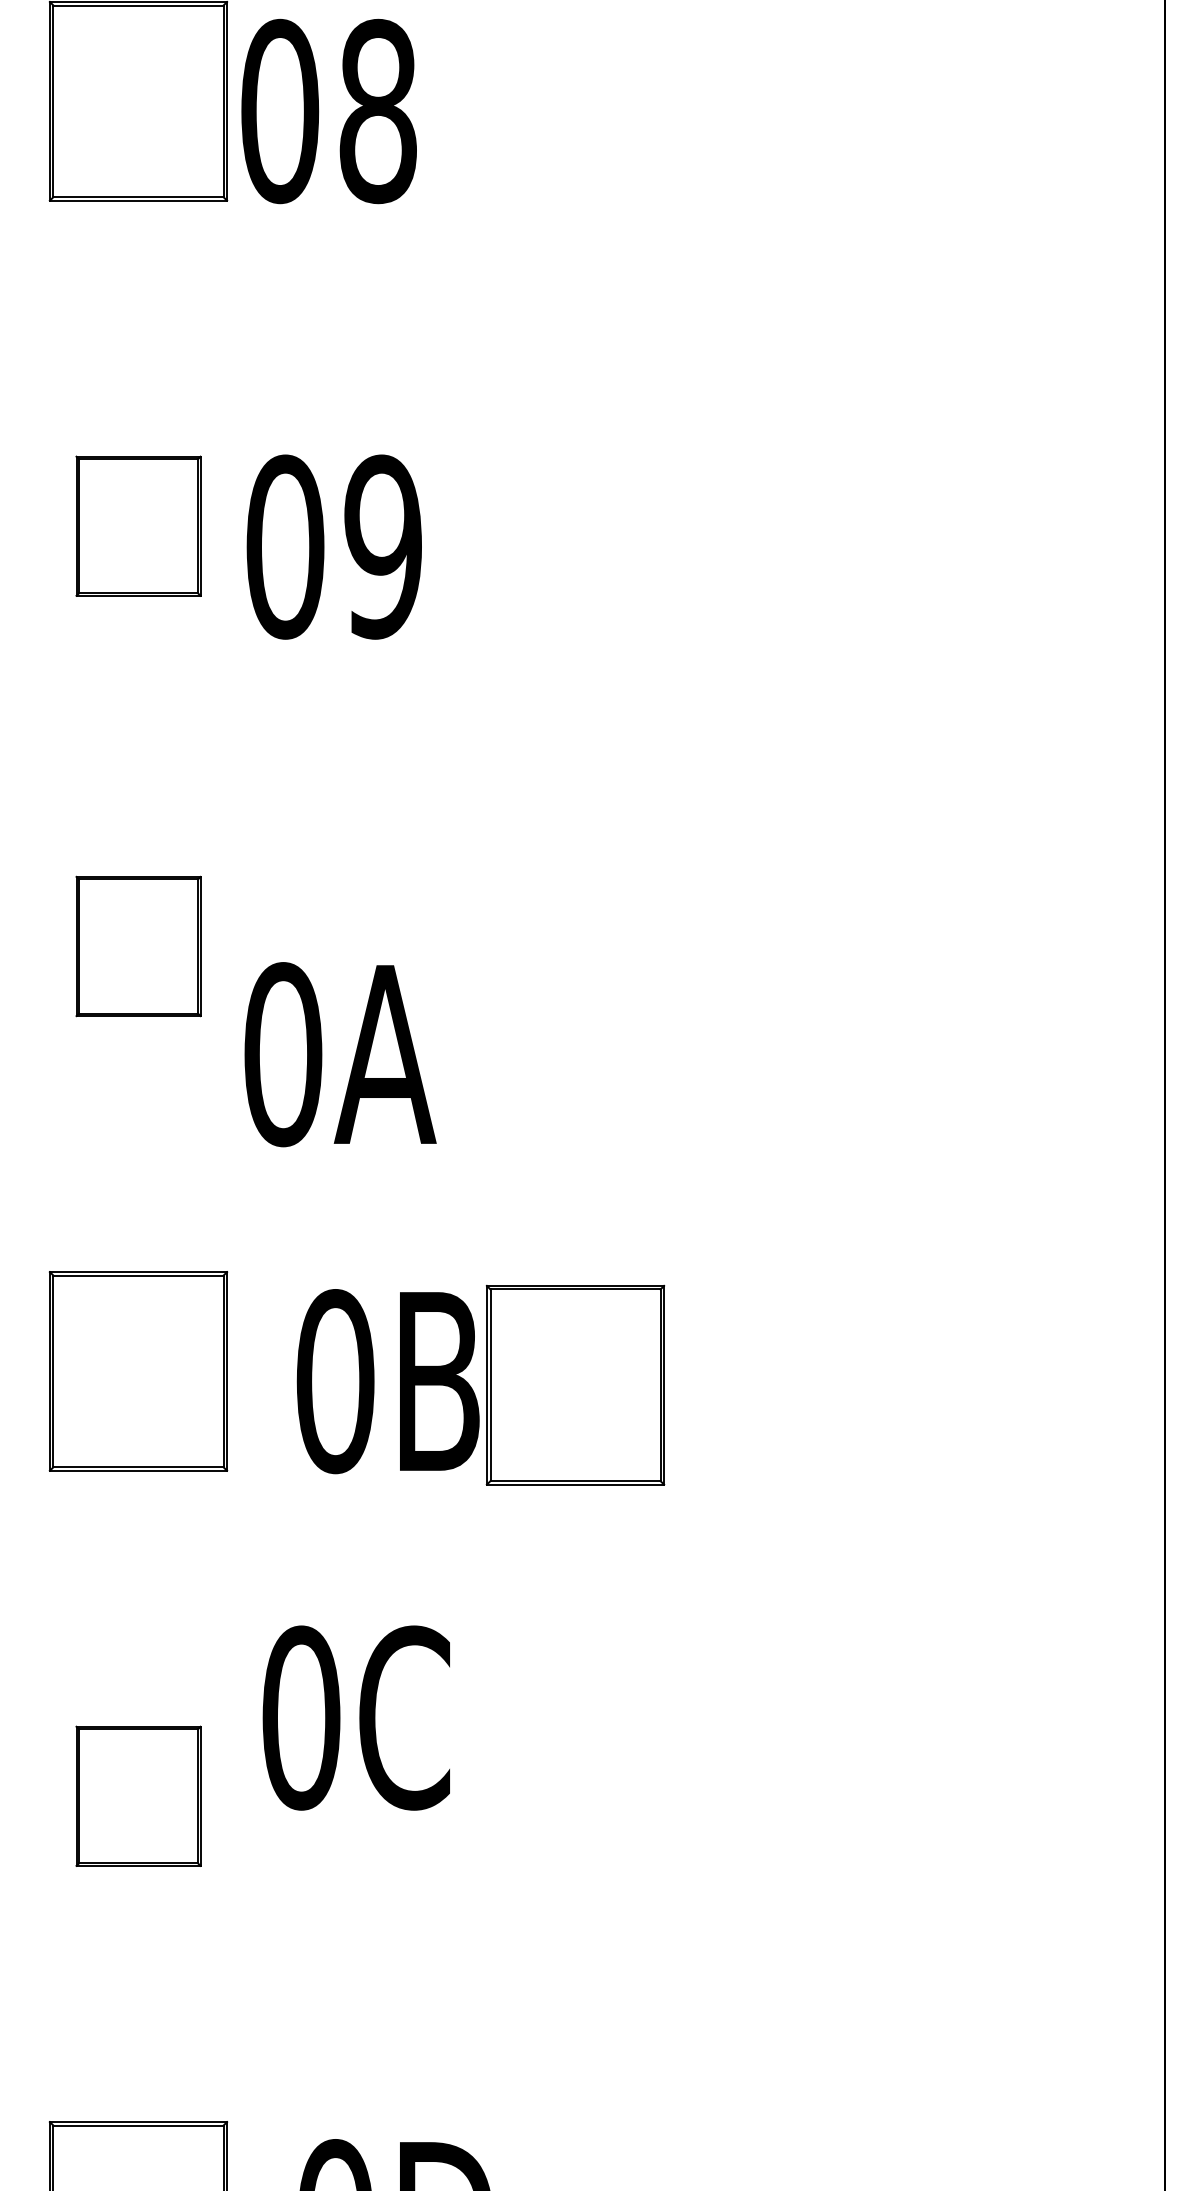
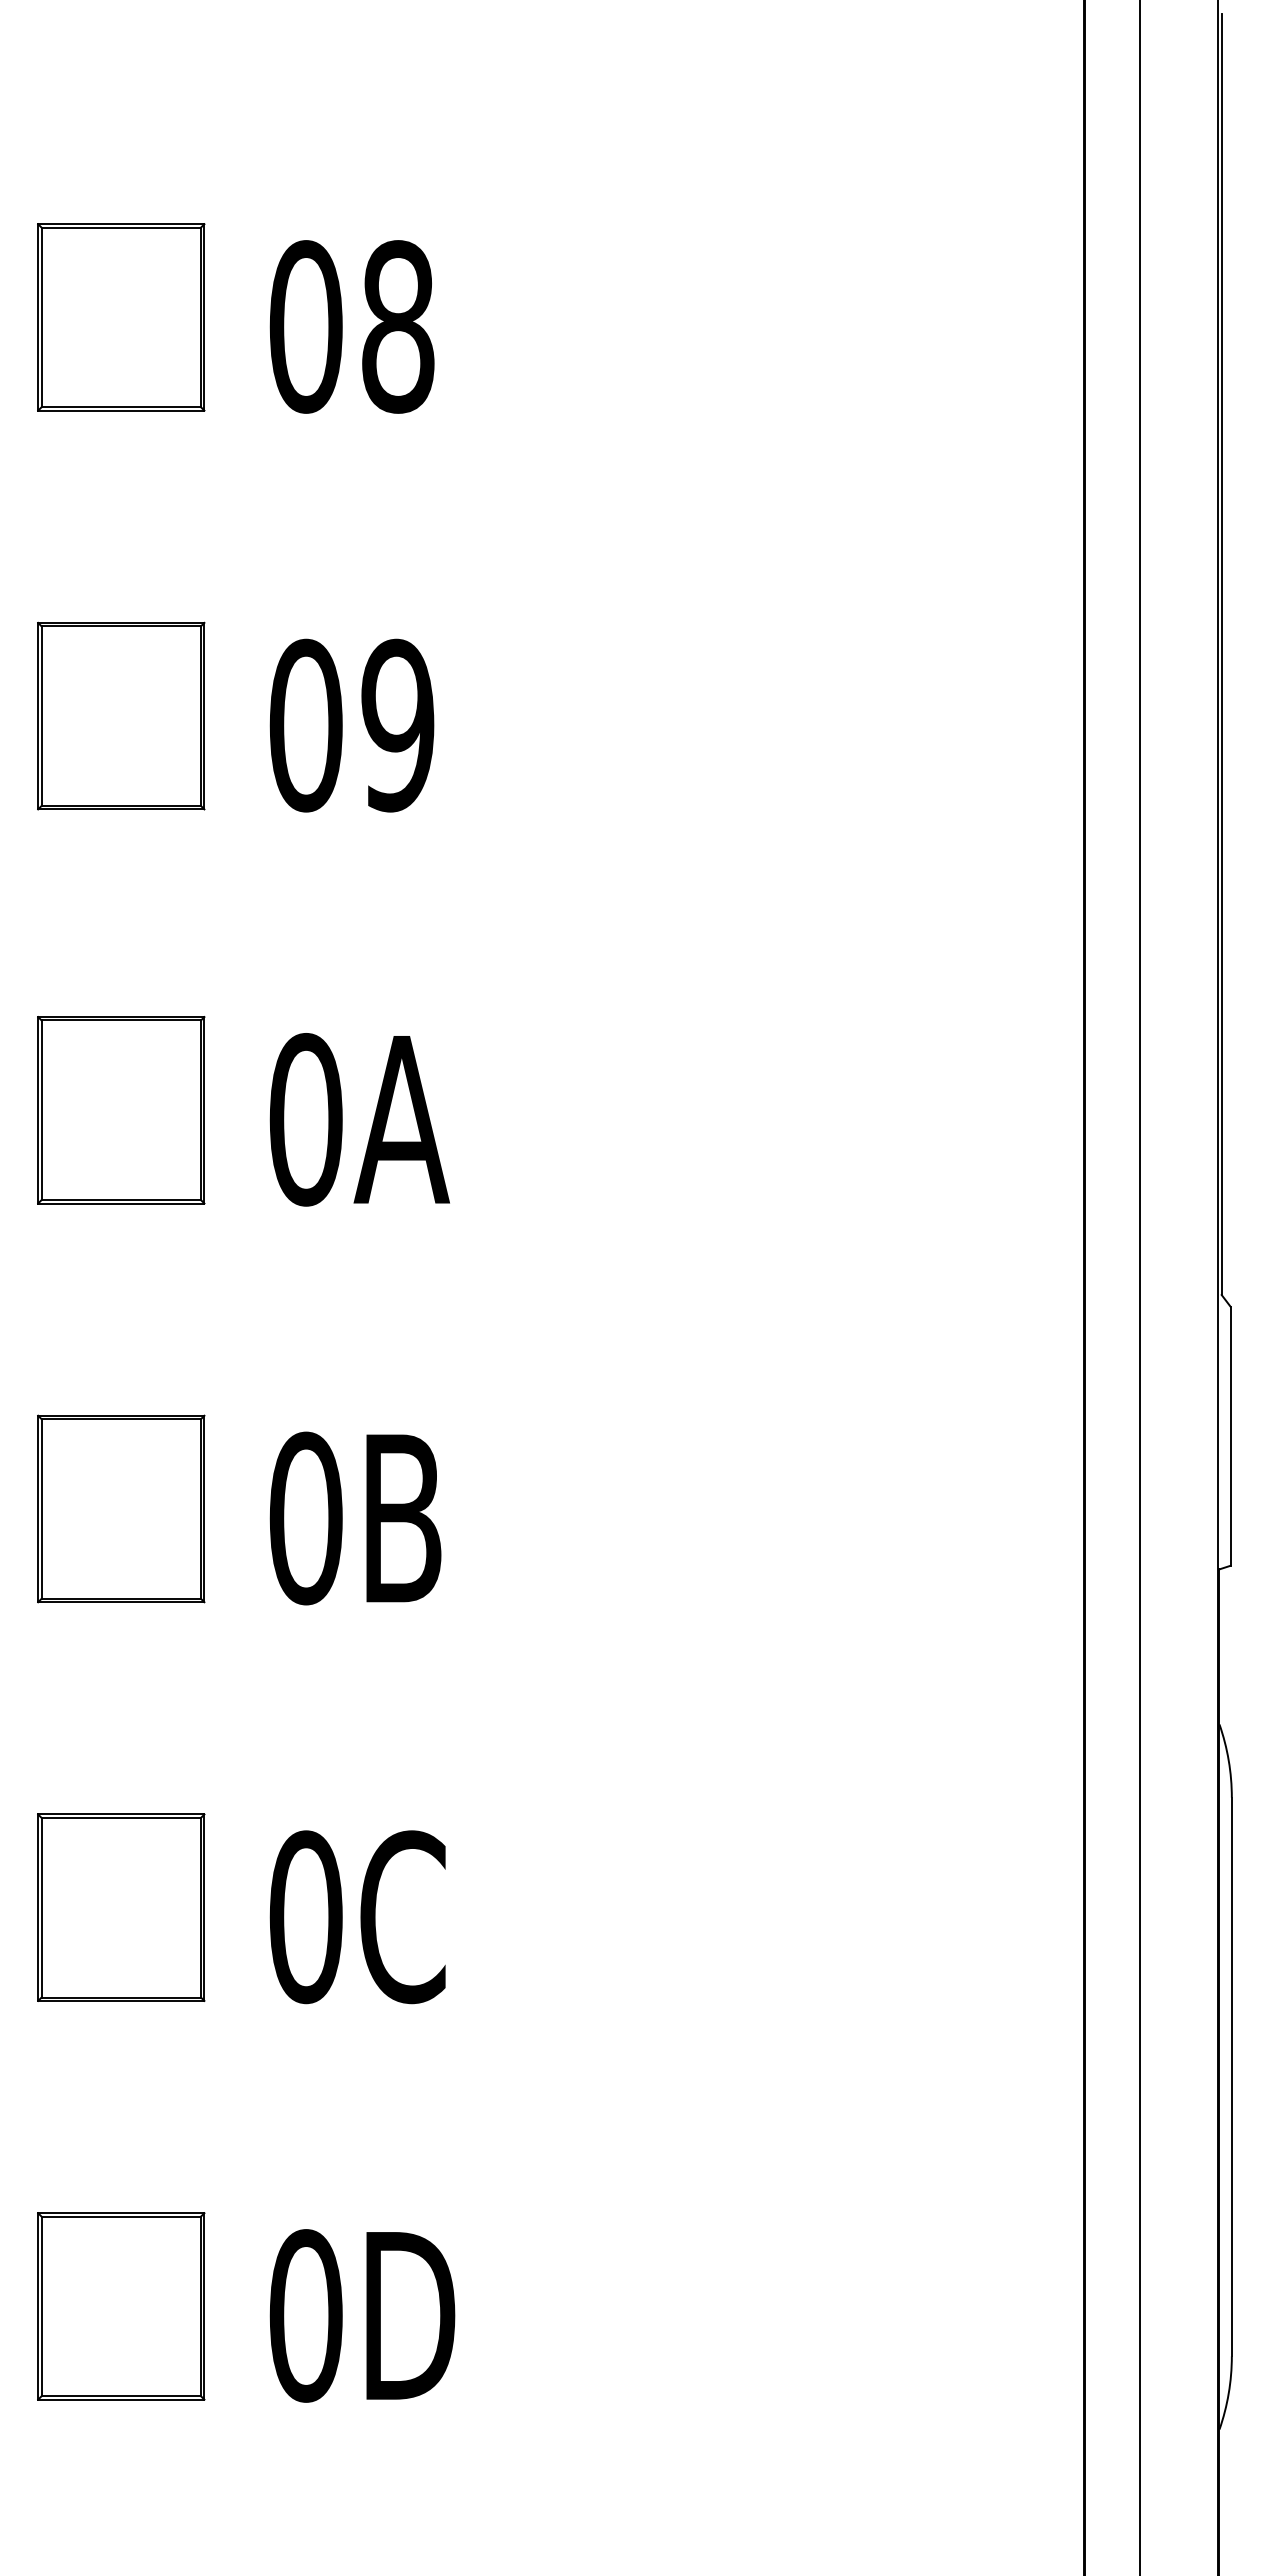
text: (328, 111) -> (351, 326), moved
part: (138, 525) -> (121, 715), size x1.43
text: (333, 546) -> (351, 725), moved
part: (138, 946) -> (121, 1110), size x1.43
text: (340, 1054) -> (359, 1119), moved
part: (575, 1384) -> (531, 1521), removed
text: (356, 1718) -> (357, 1917), moved
part: (138, 1796) -> (121, 1907), size x1.43

